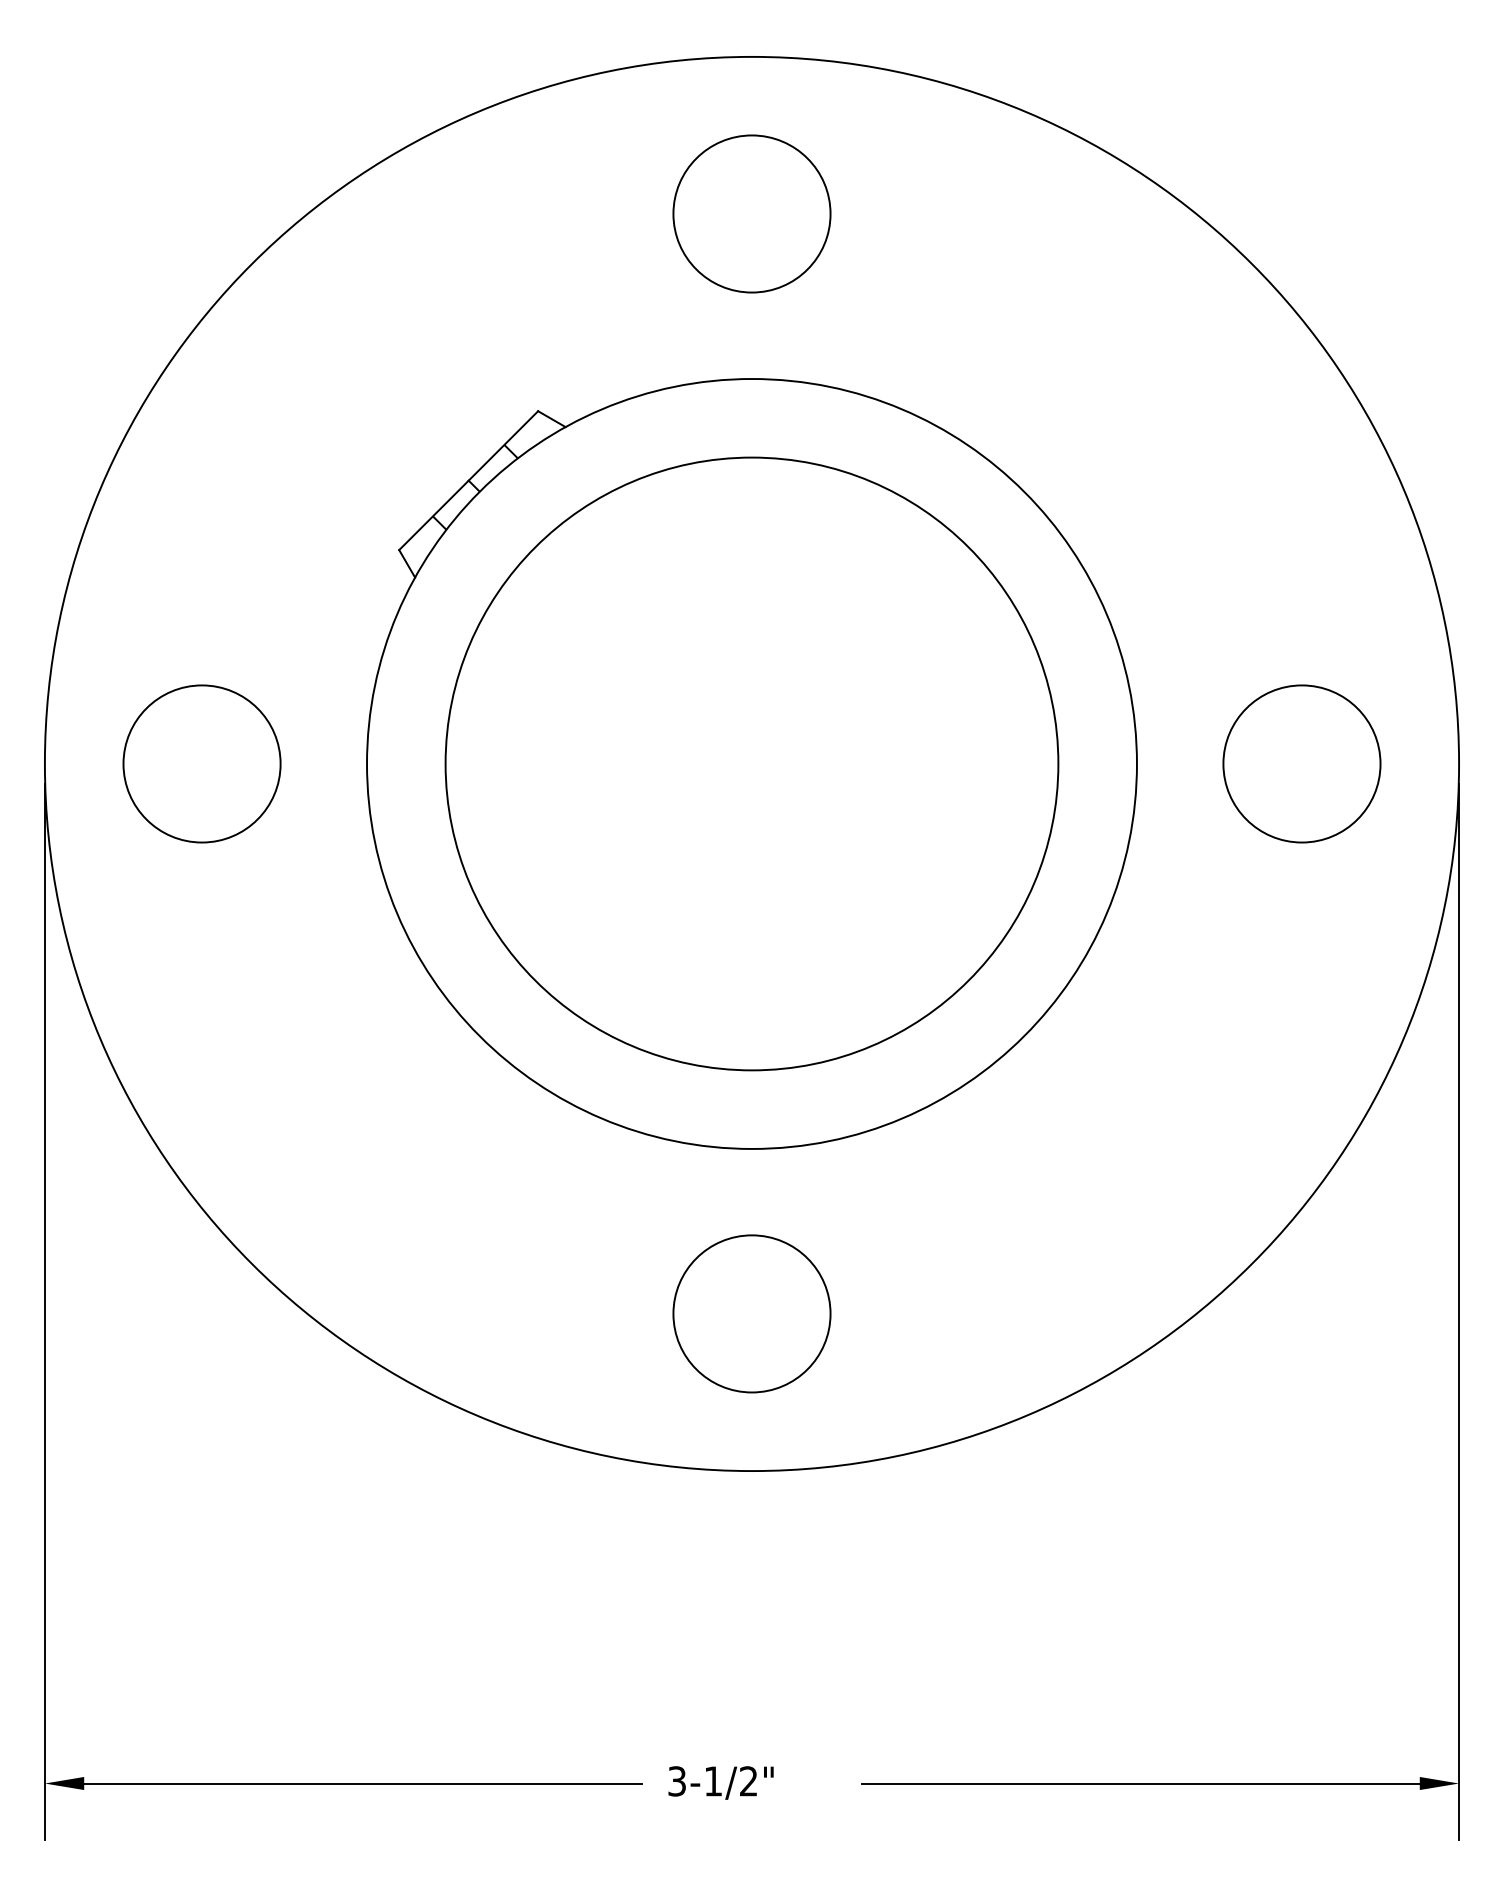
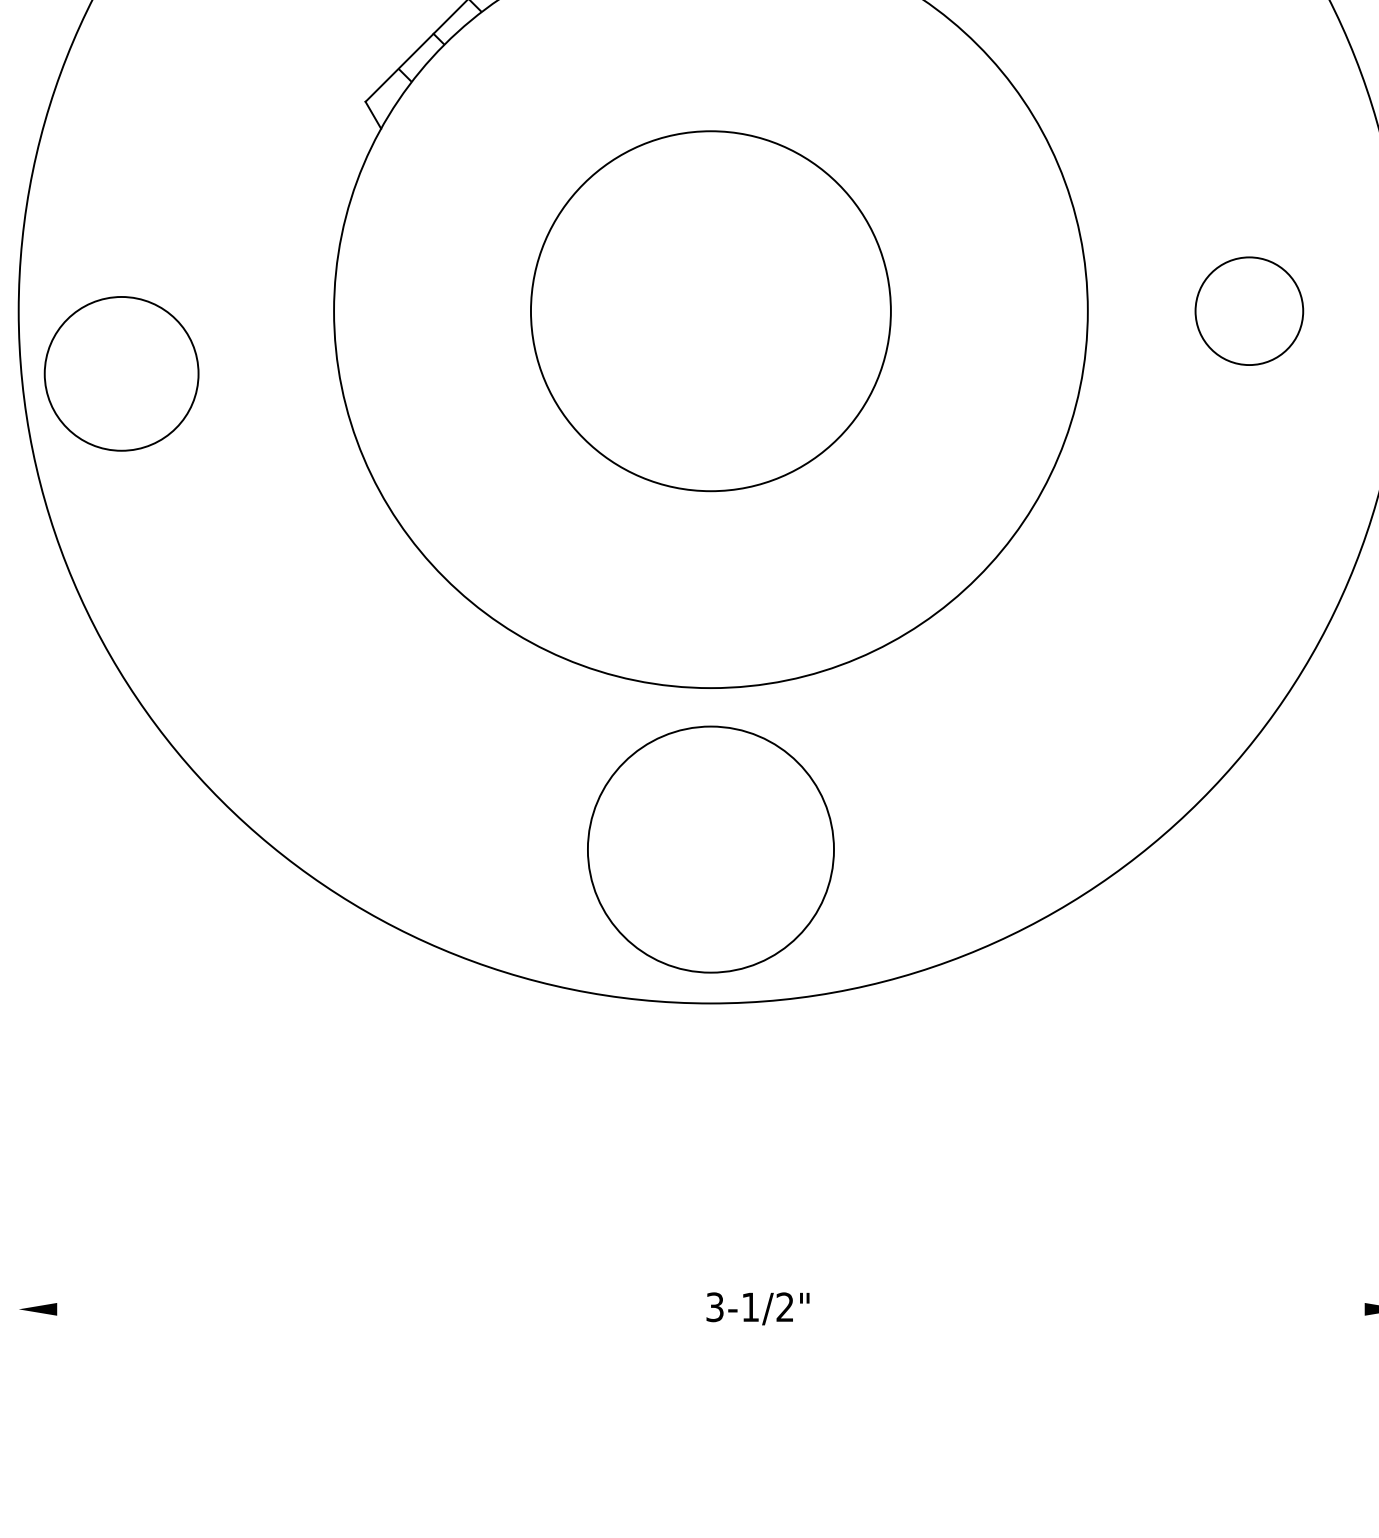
circle: (201, 763) -> (121, 373), moved
circle: (751, 763) -> (710, 310), size x0.6
circle: (1301, 763) -> (1248, 310), size x0.7
line: (44, 1311) -> (18, 847), removed
circle: (751, 1313) -> (710, 849), size x1.6
text: (720, 1782) -> (757, 1308), moved
line: (362, 1783) -> (329, 1309), removed
line: (1140, 1783) -> (1091, 1309), removed

